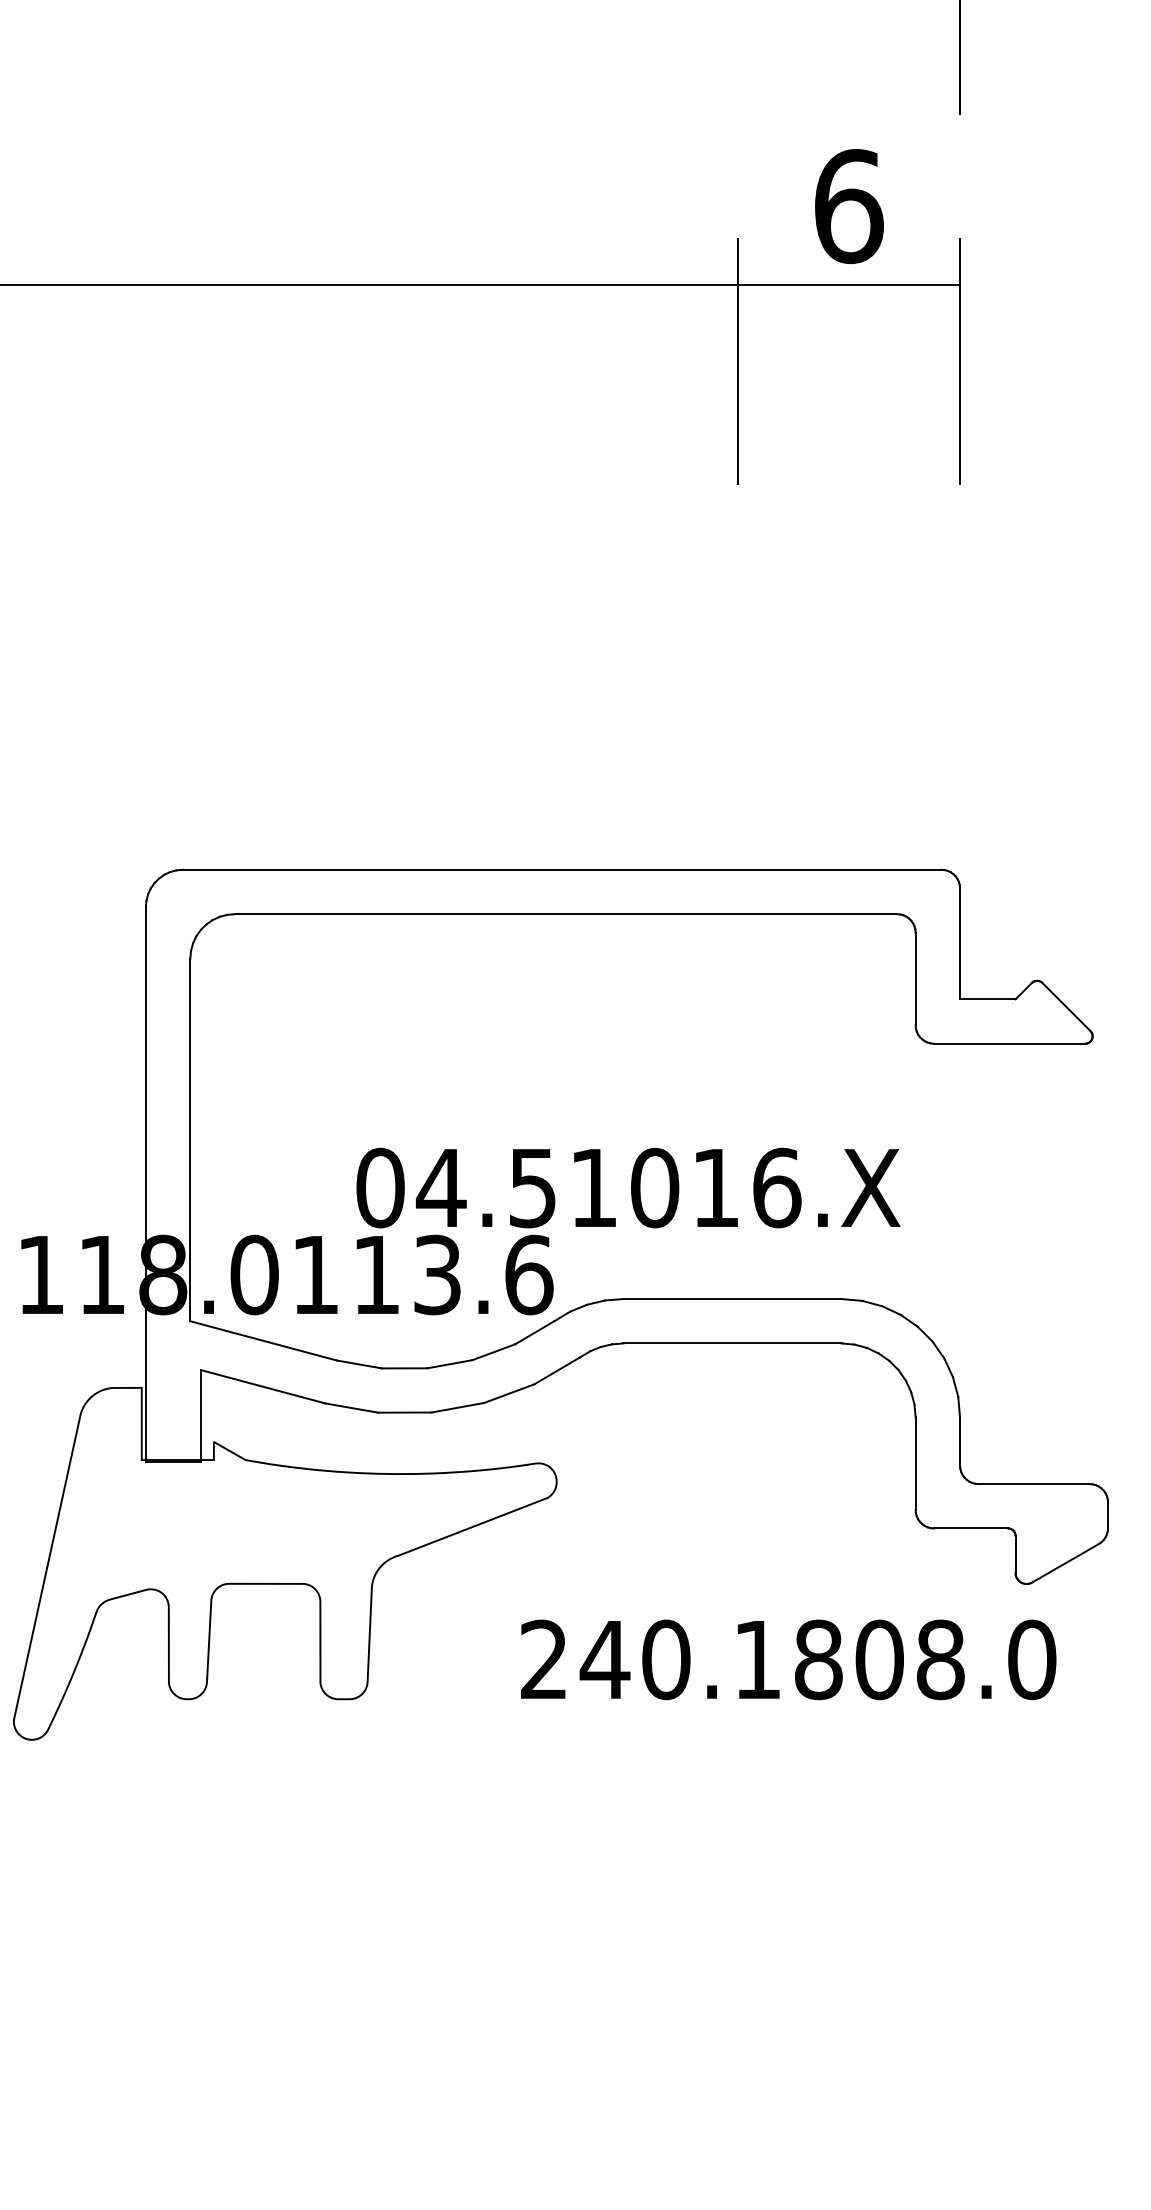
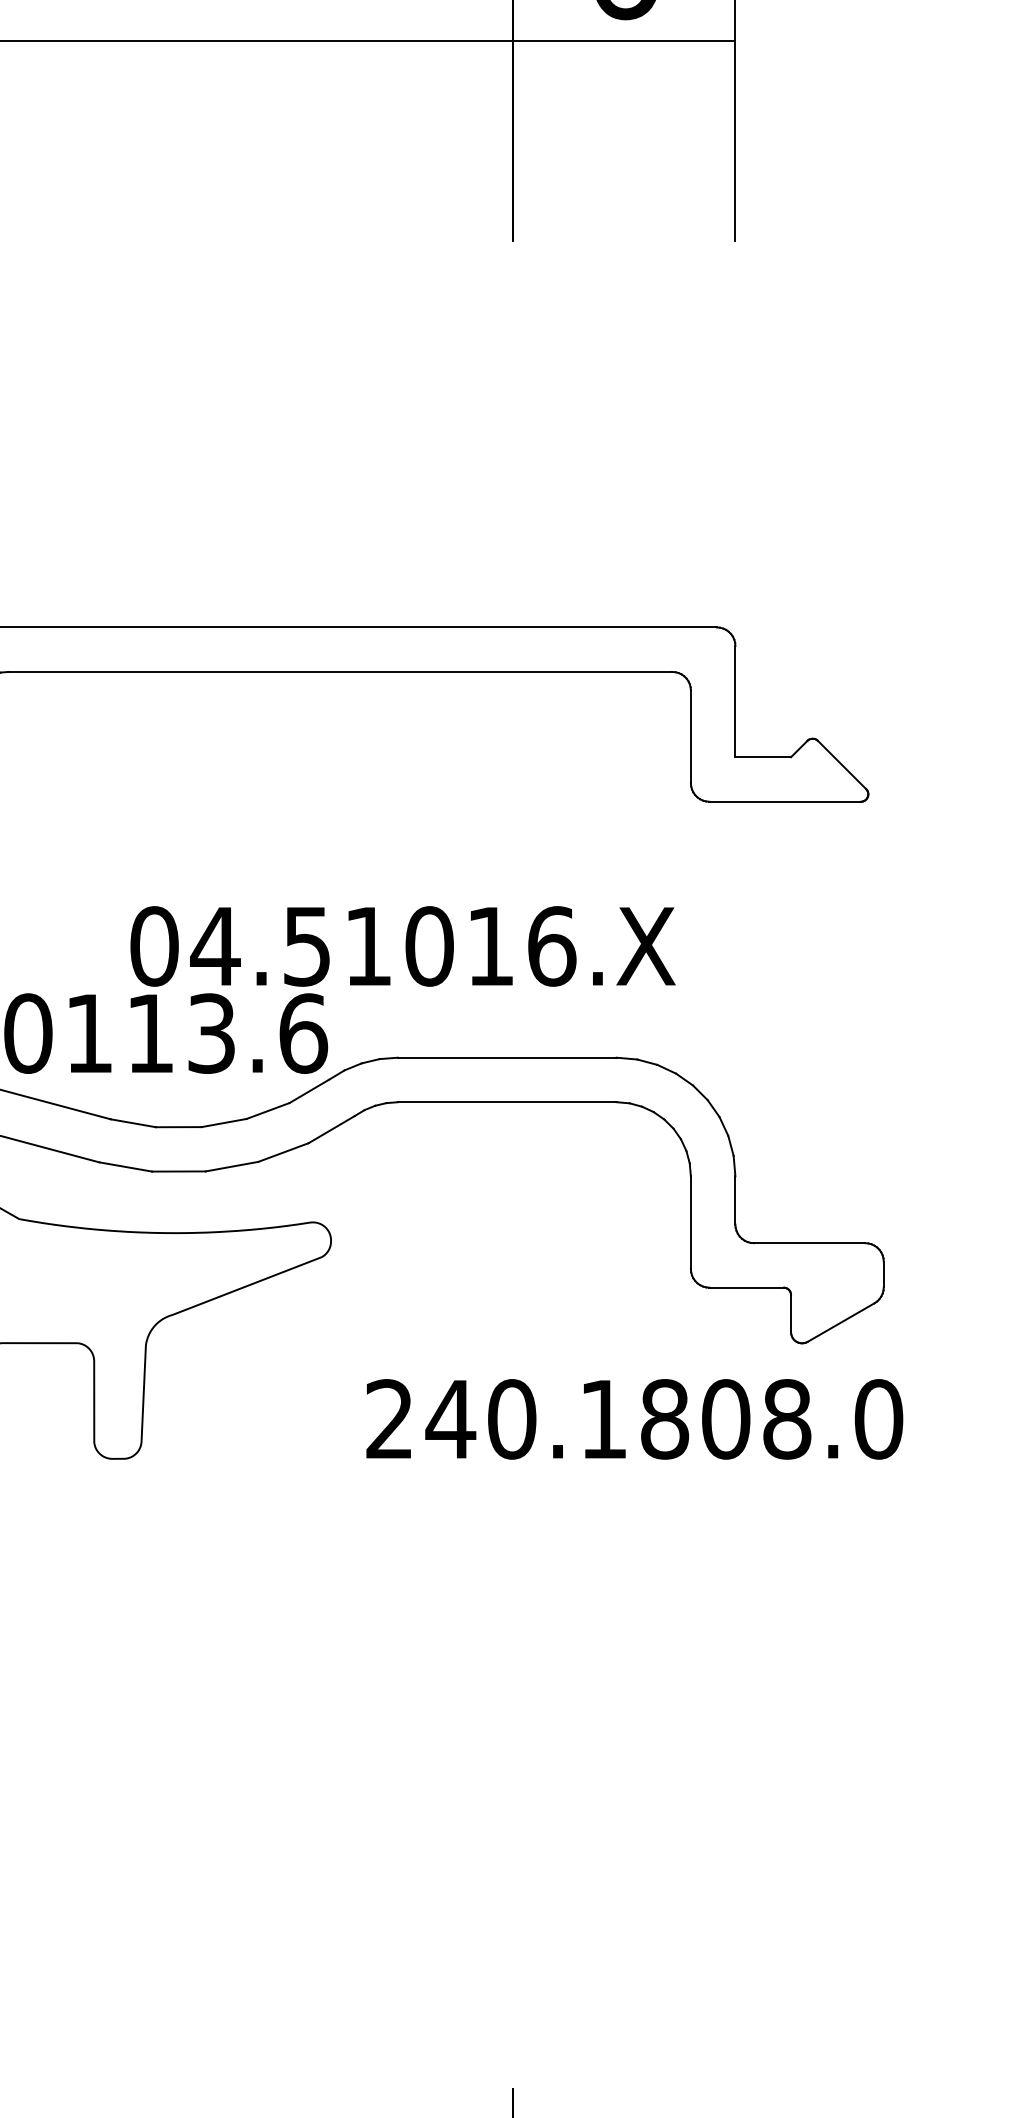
text: (788, 1659) -> (634, 1419), moved

